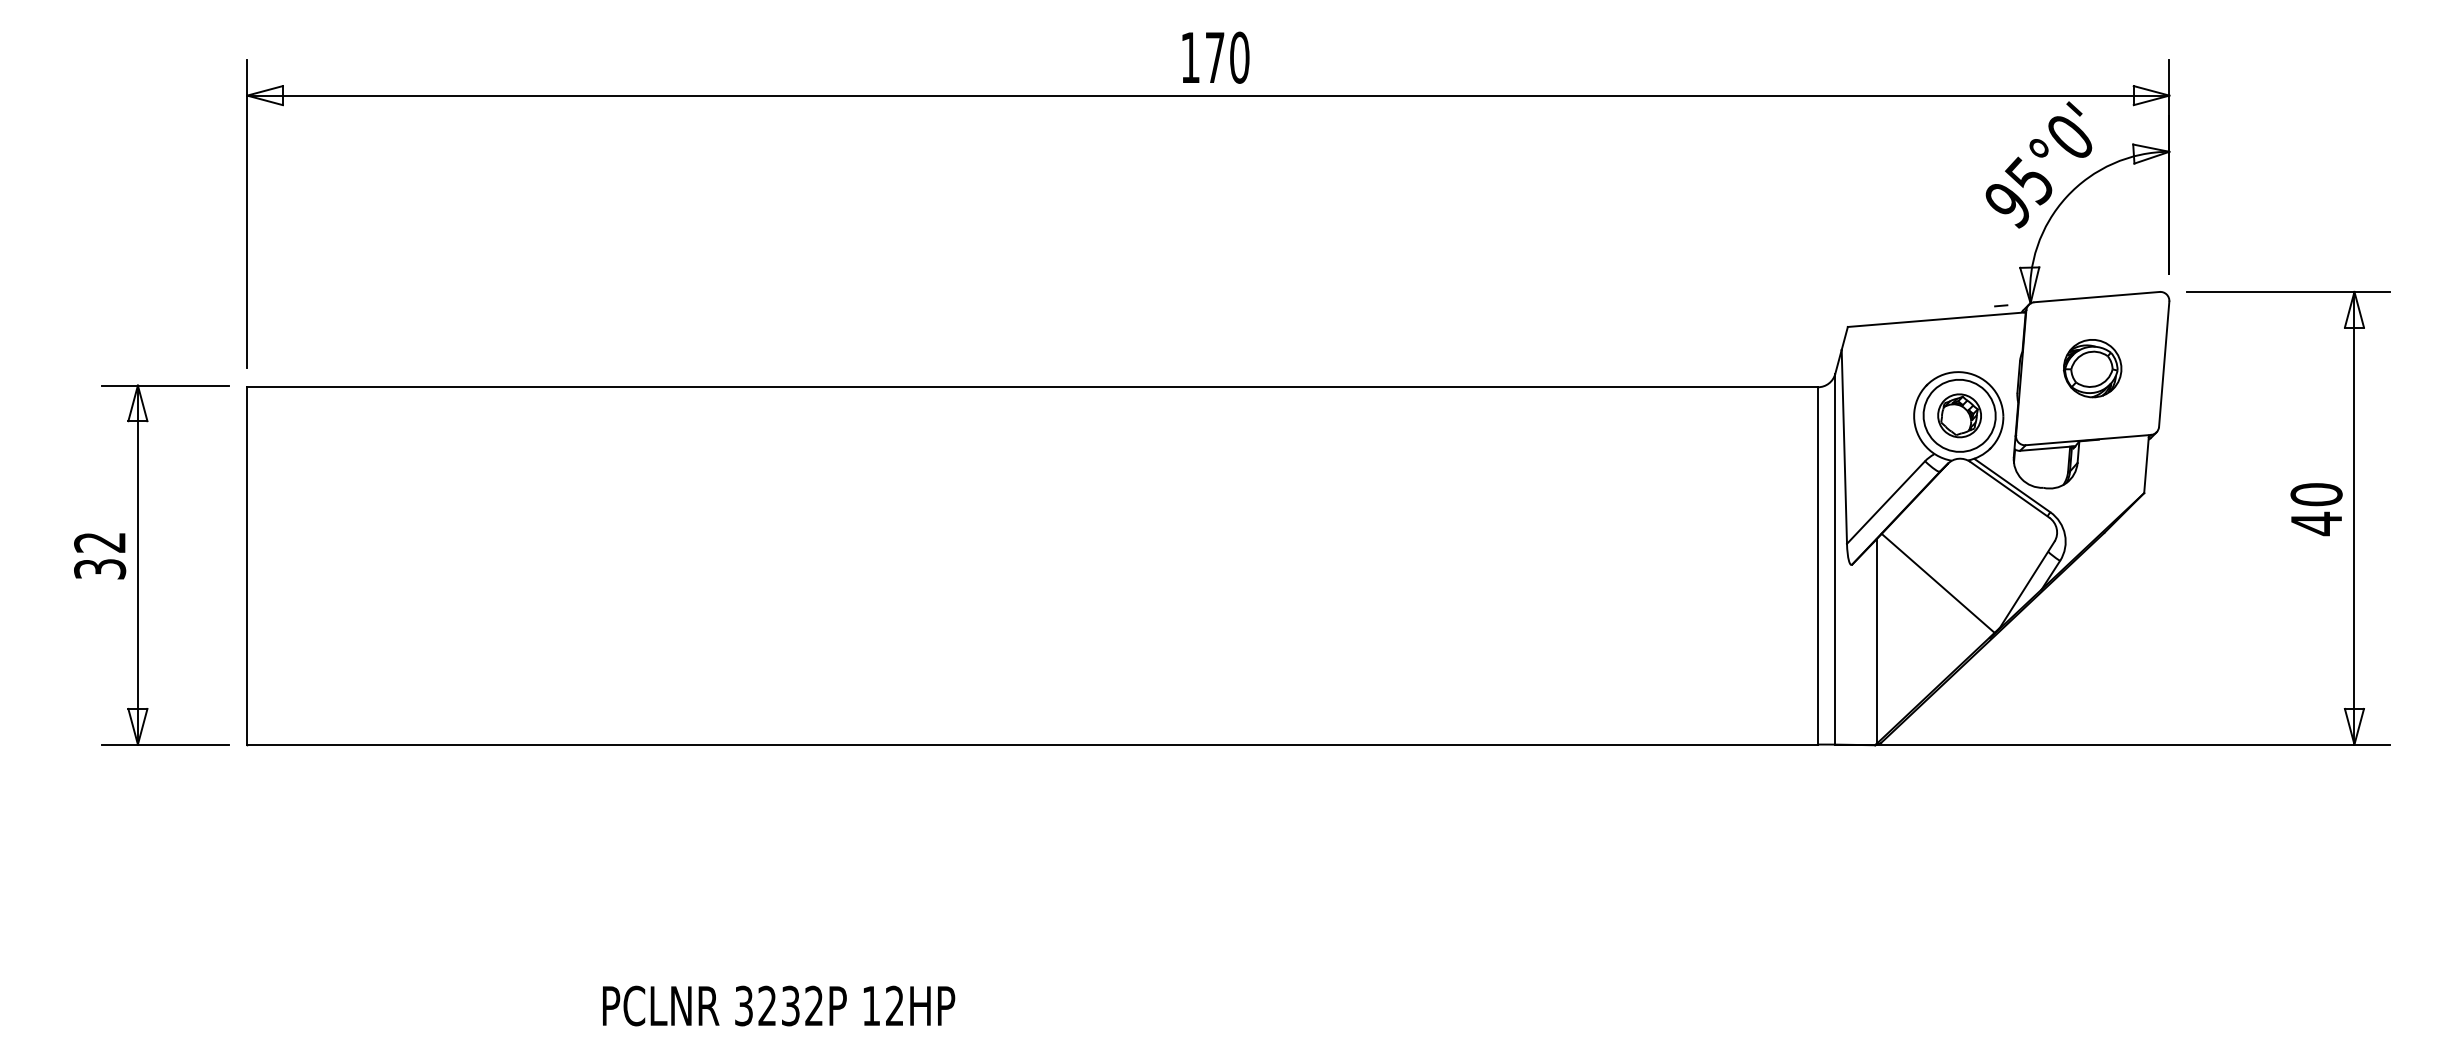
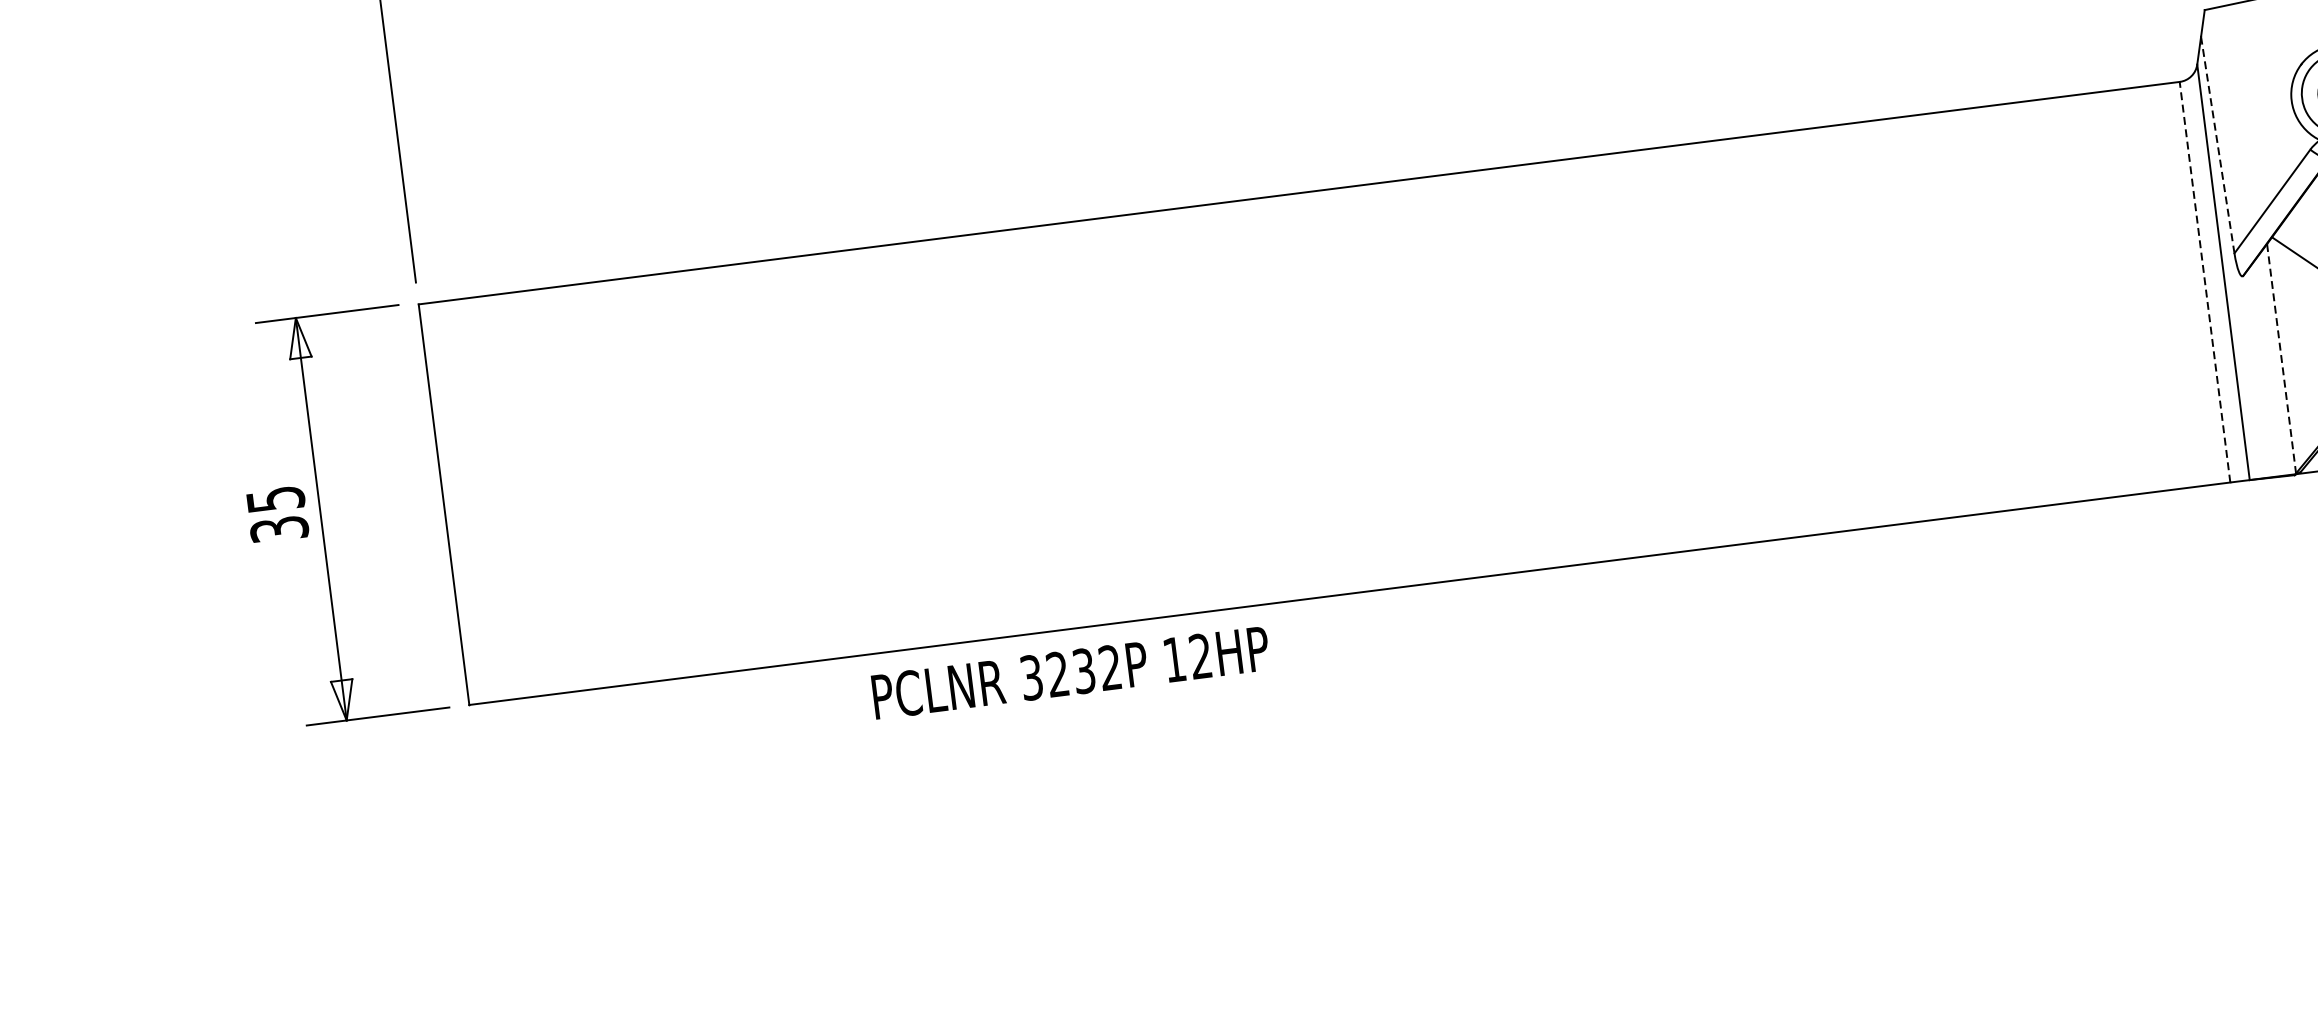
line: (1844, 446) -> (2217, 144), solid -> dashed
text: (100, 542) -> (276, 499), 32 -> 35
line: (1817, 565) -> (2204, 281), solid -> dashed
line: (1876, 642) -> (2281, 359), solid -> dashed
text: (779, 1005) -> (1071, 672), moved

